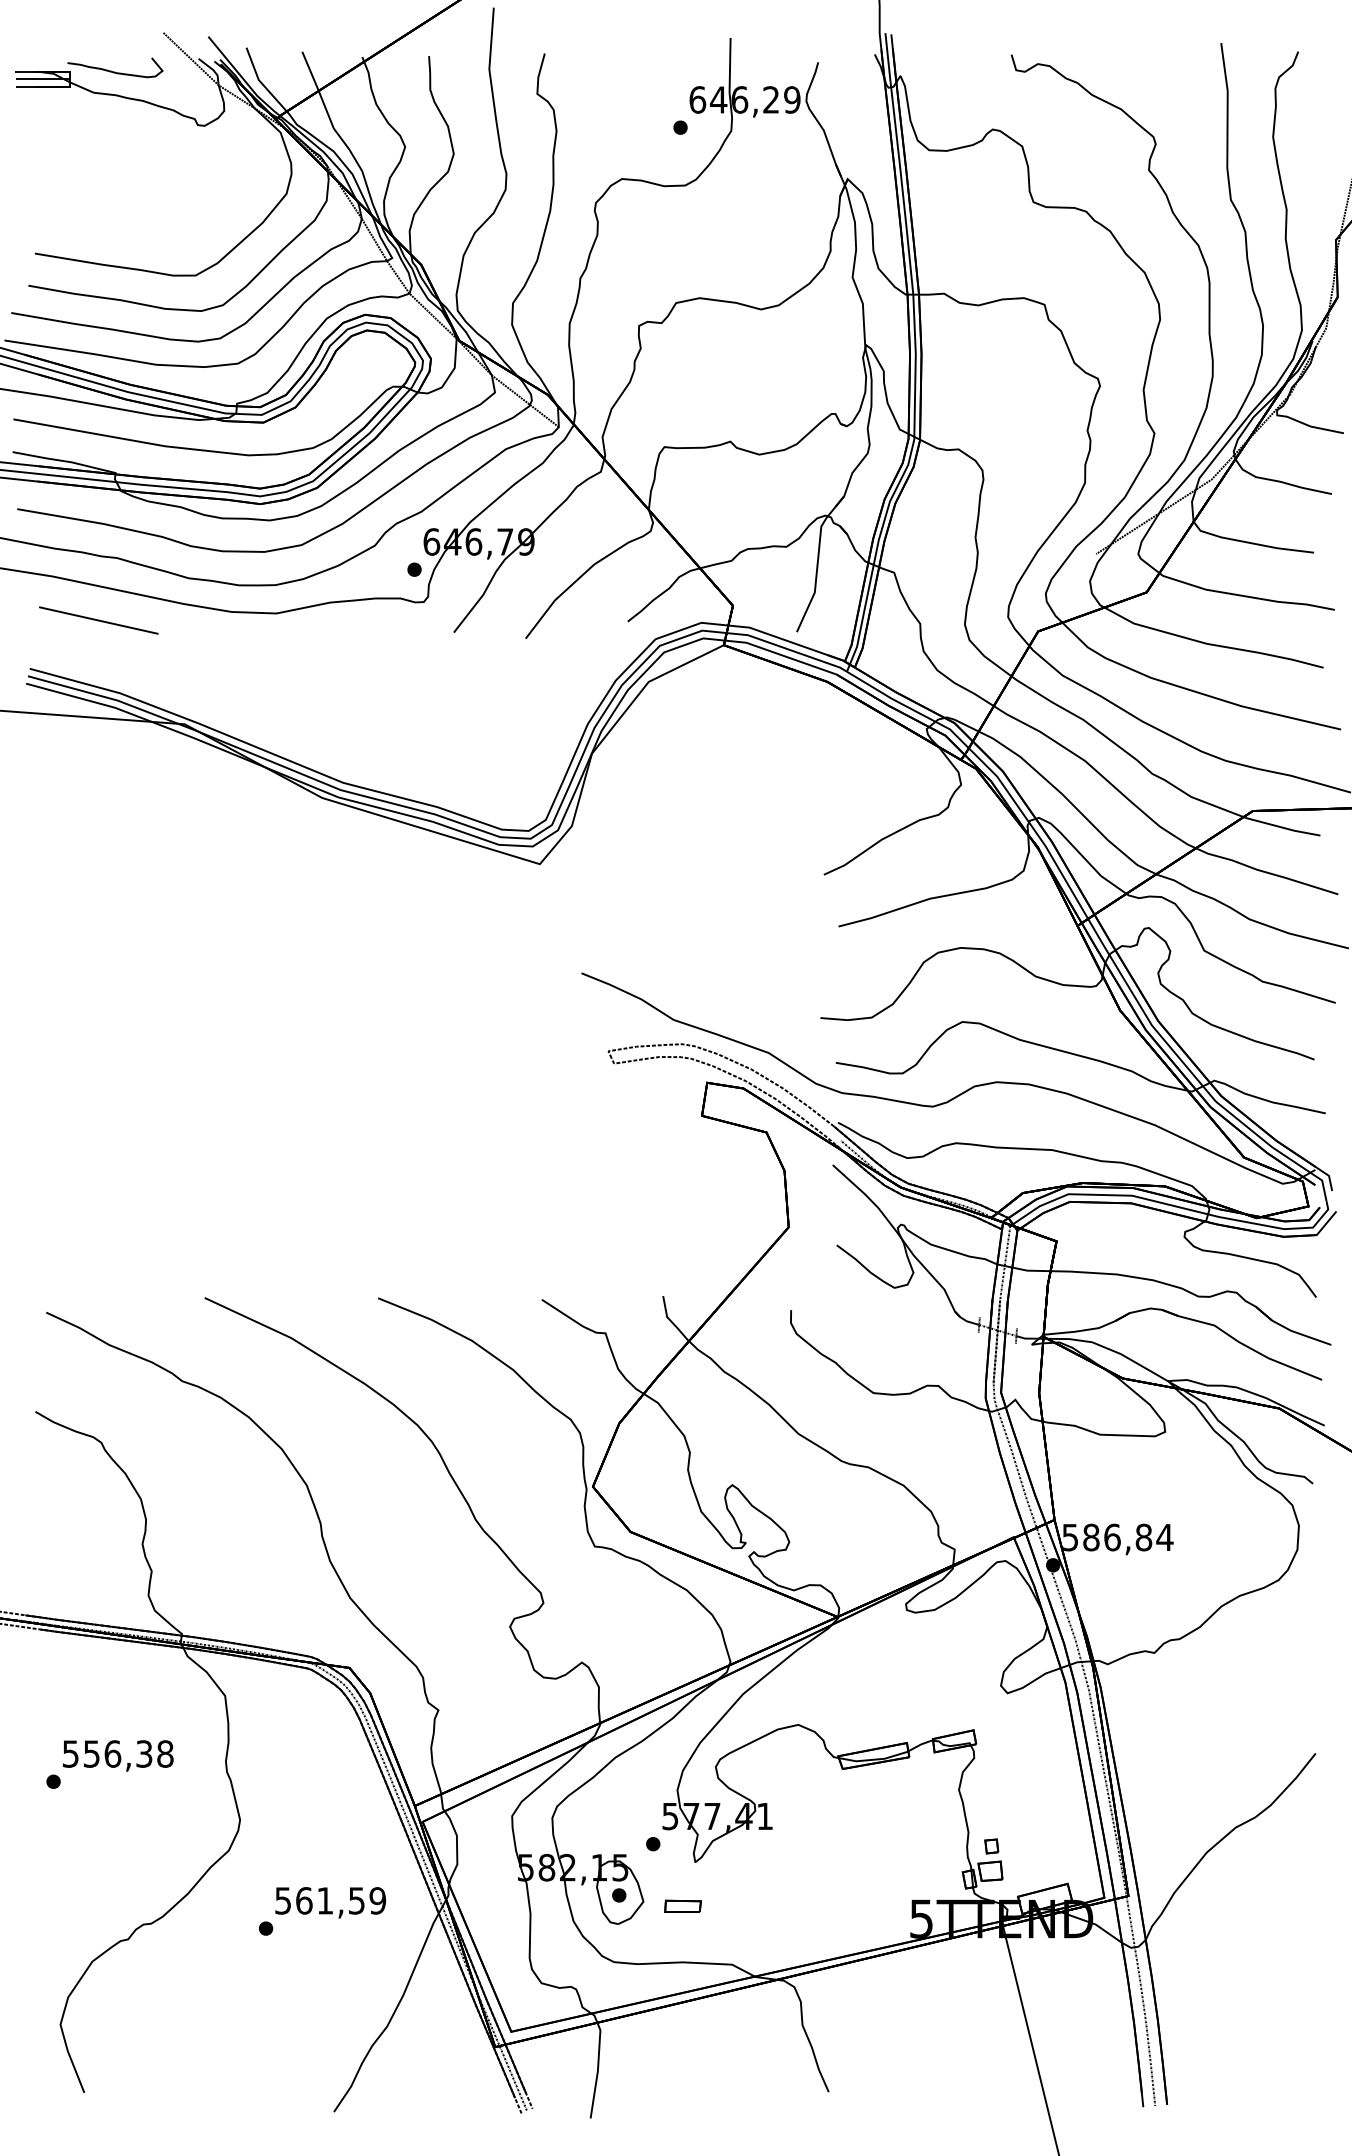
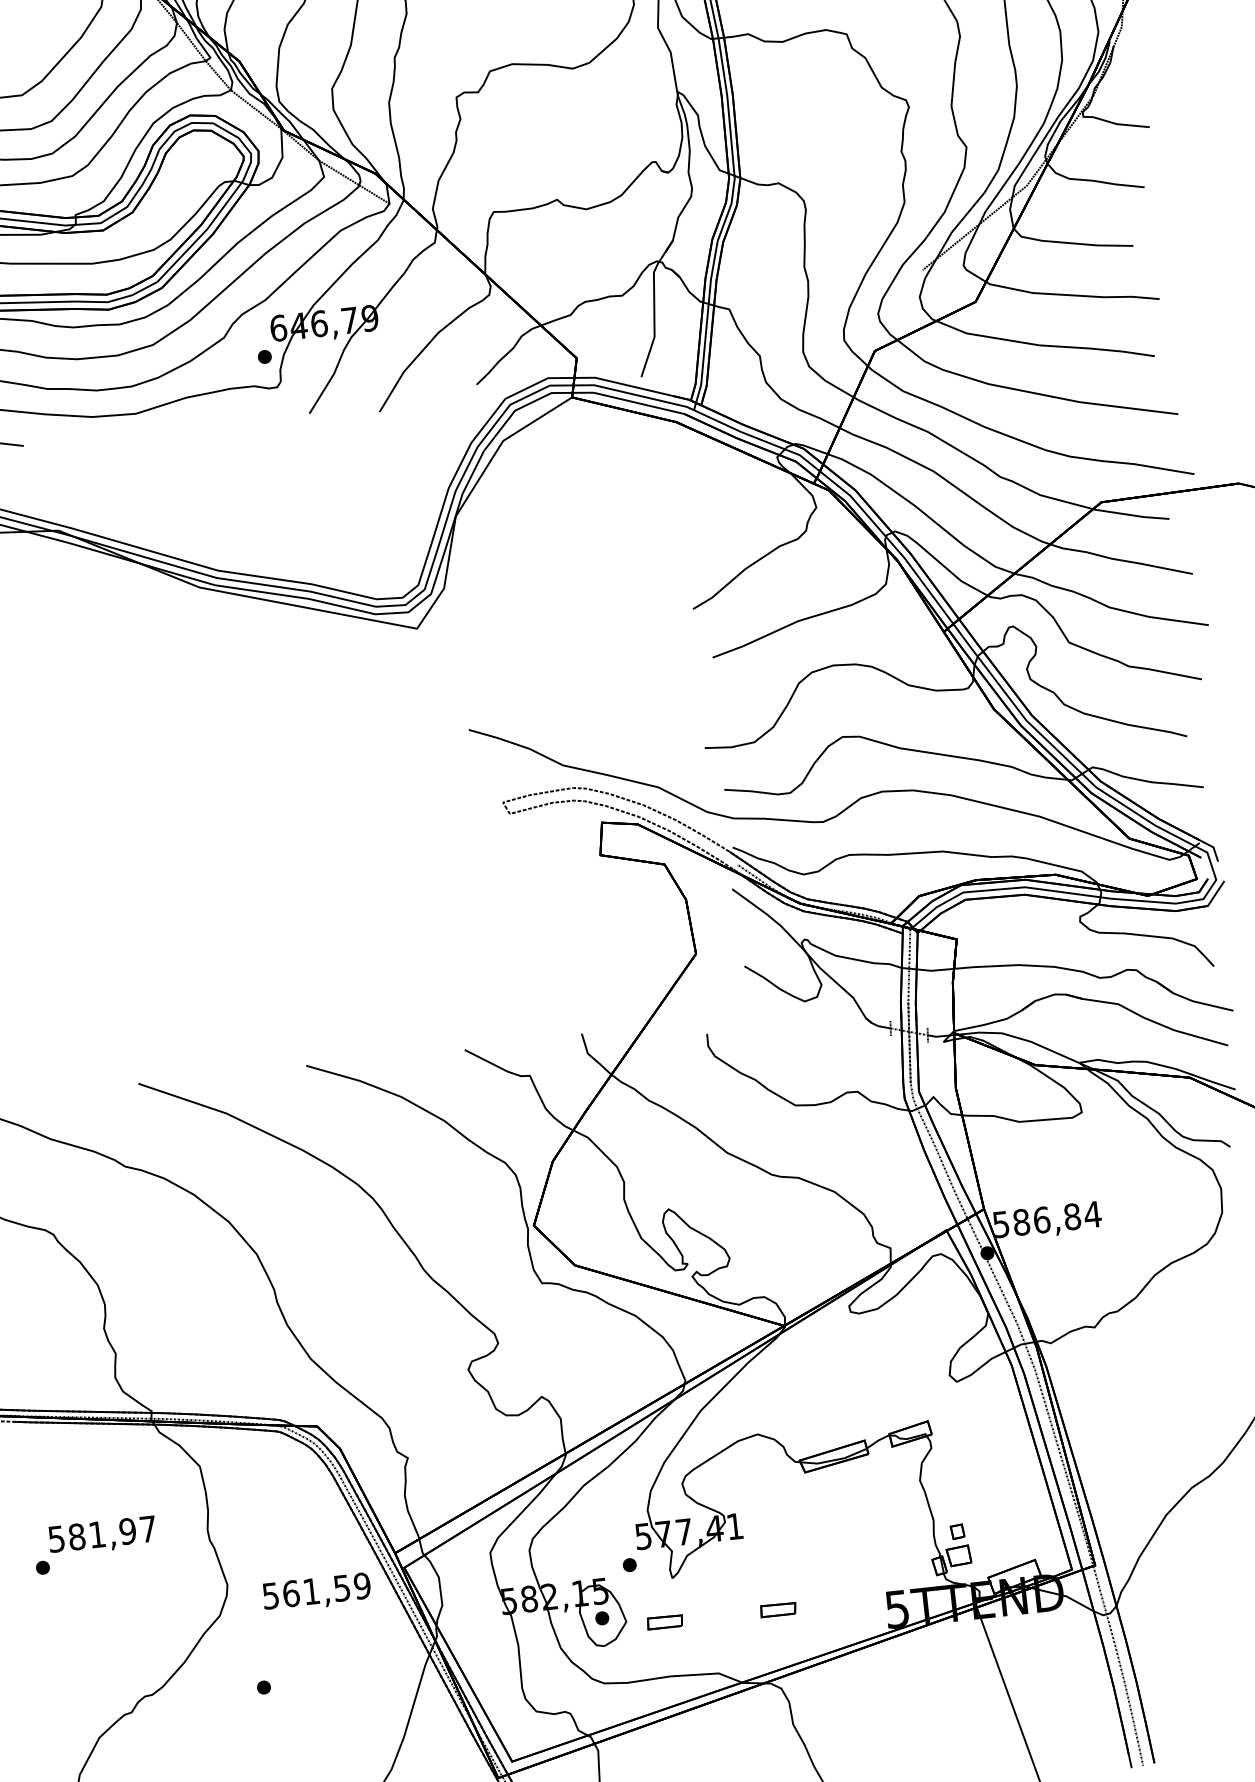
text: (128, 1753) -> (112, 1532), 556,38 -> 581,97
text: (330, 1902) -> (316, 1592), moved
part: (799, 1905) -> (777, 1609), added

